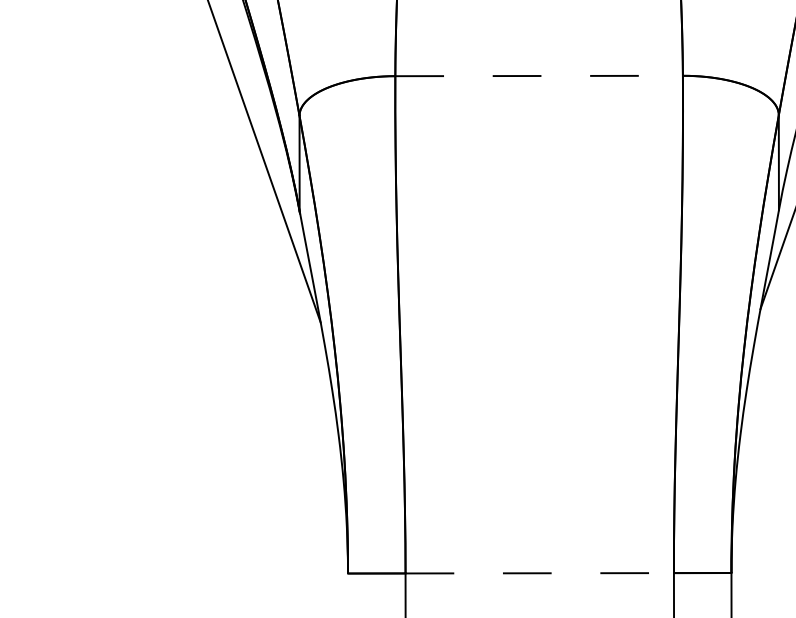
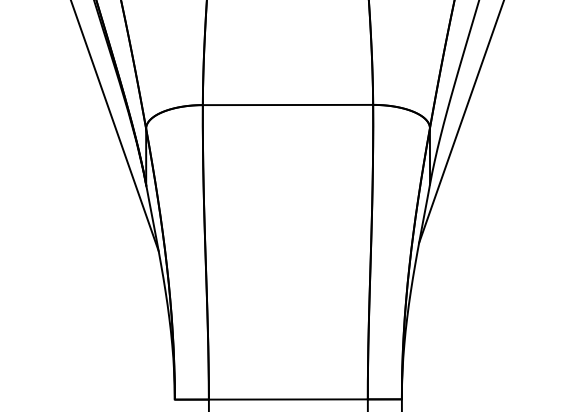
line: (539, 76) -> (288, 105), dashed -> solid
line: (539, 573) -> (288, 399), dashed -> solid

